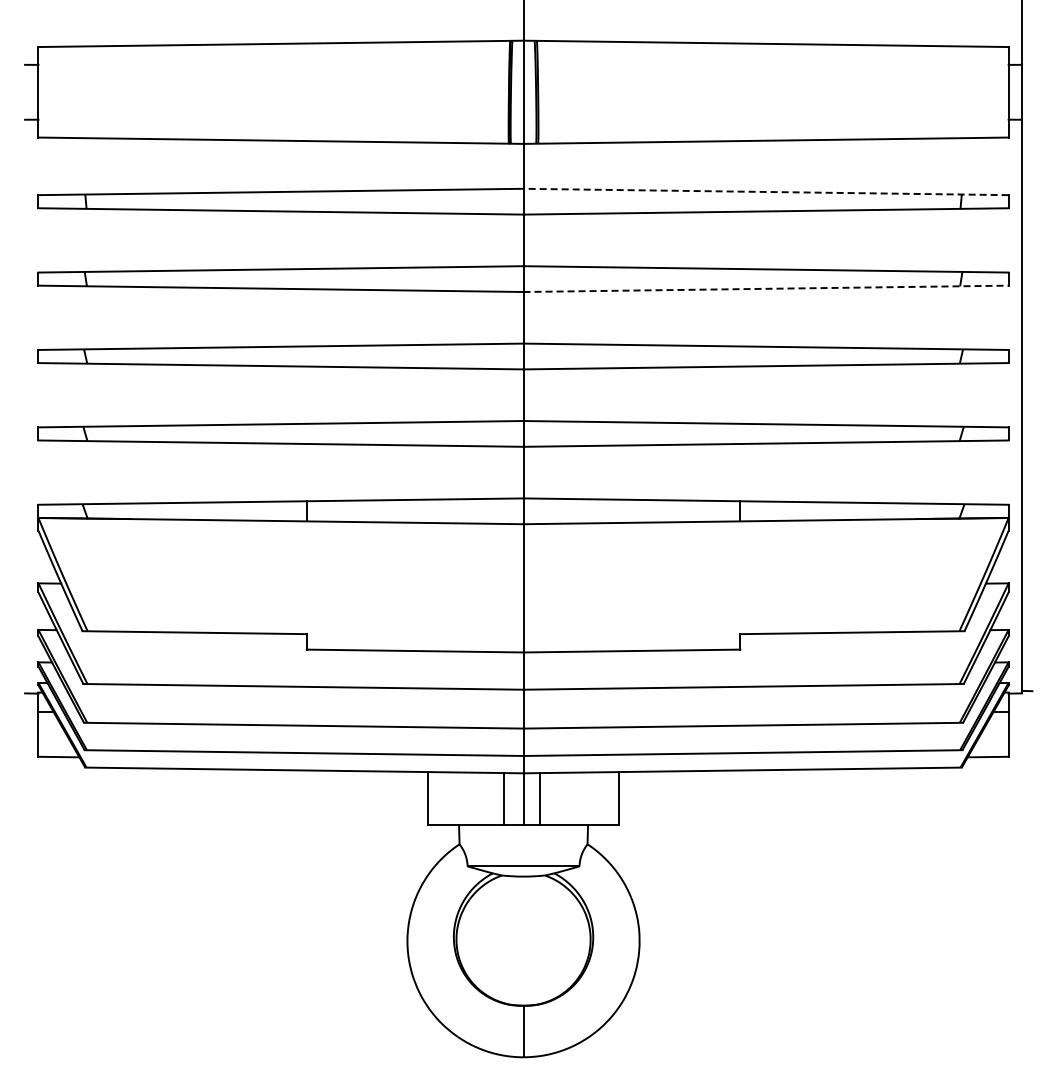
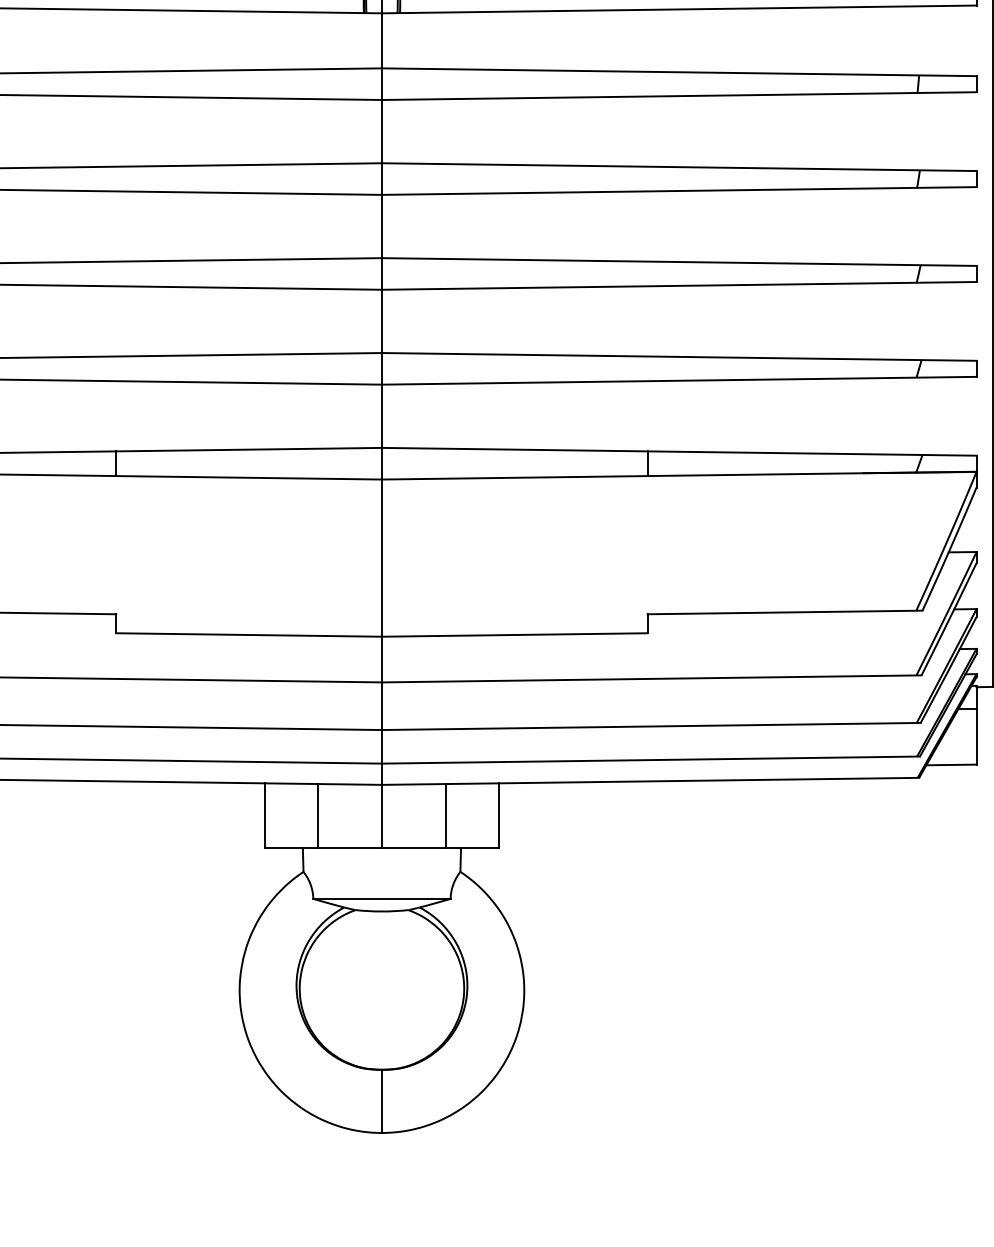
line: (766, 191) -> (679, 71), dashed -> solid
line: (766, 288) -> (679, 190), dashed -> solid
line: (503, 798) -> (318, 815), moved
line: (540, 798) -> (445, 815), moved

